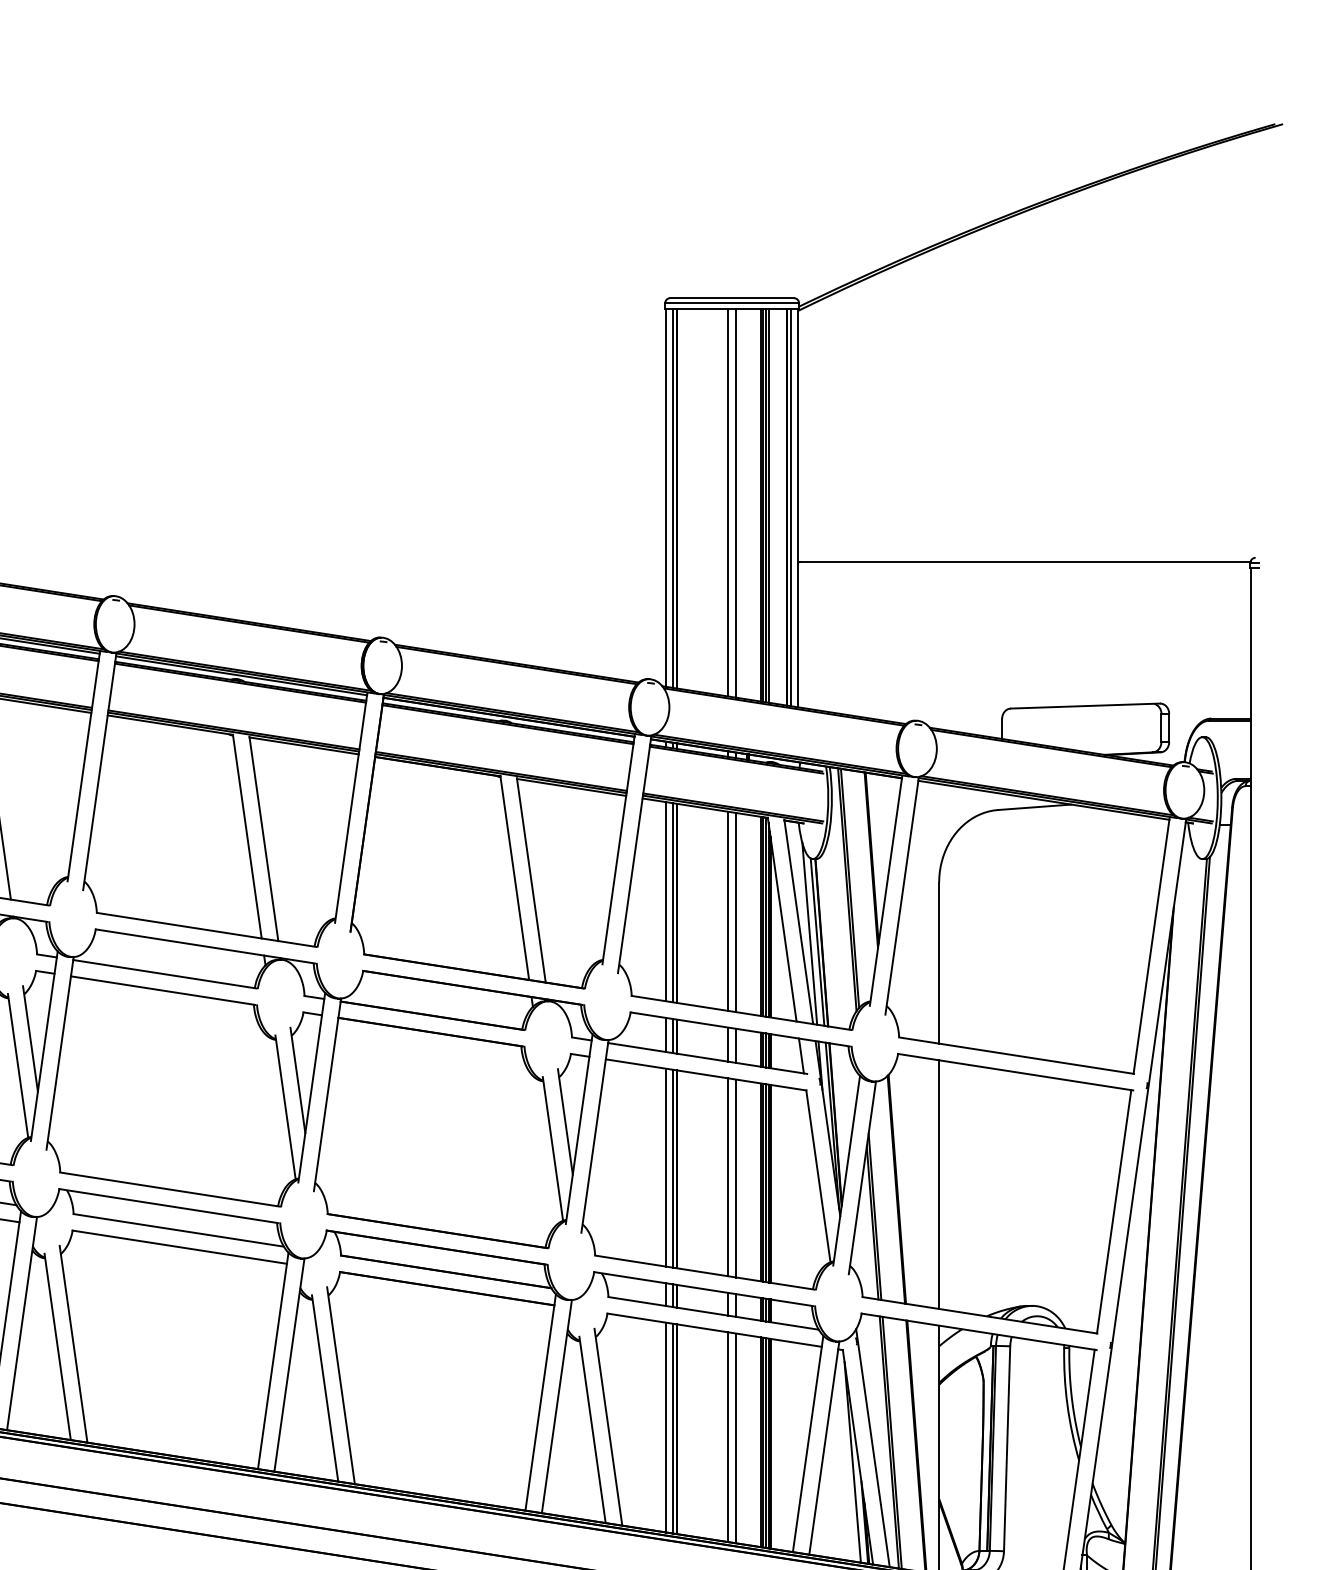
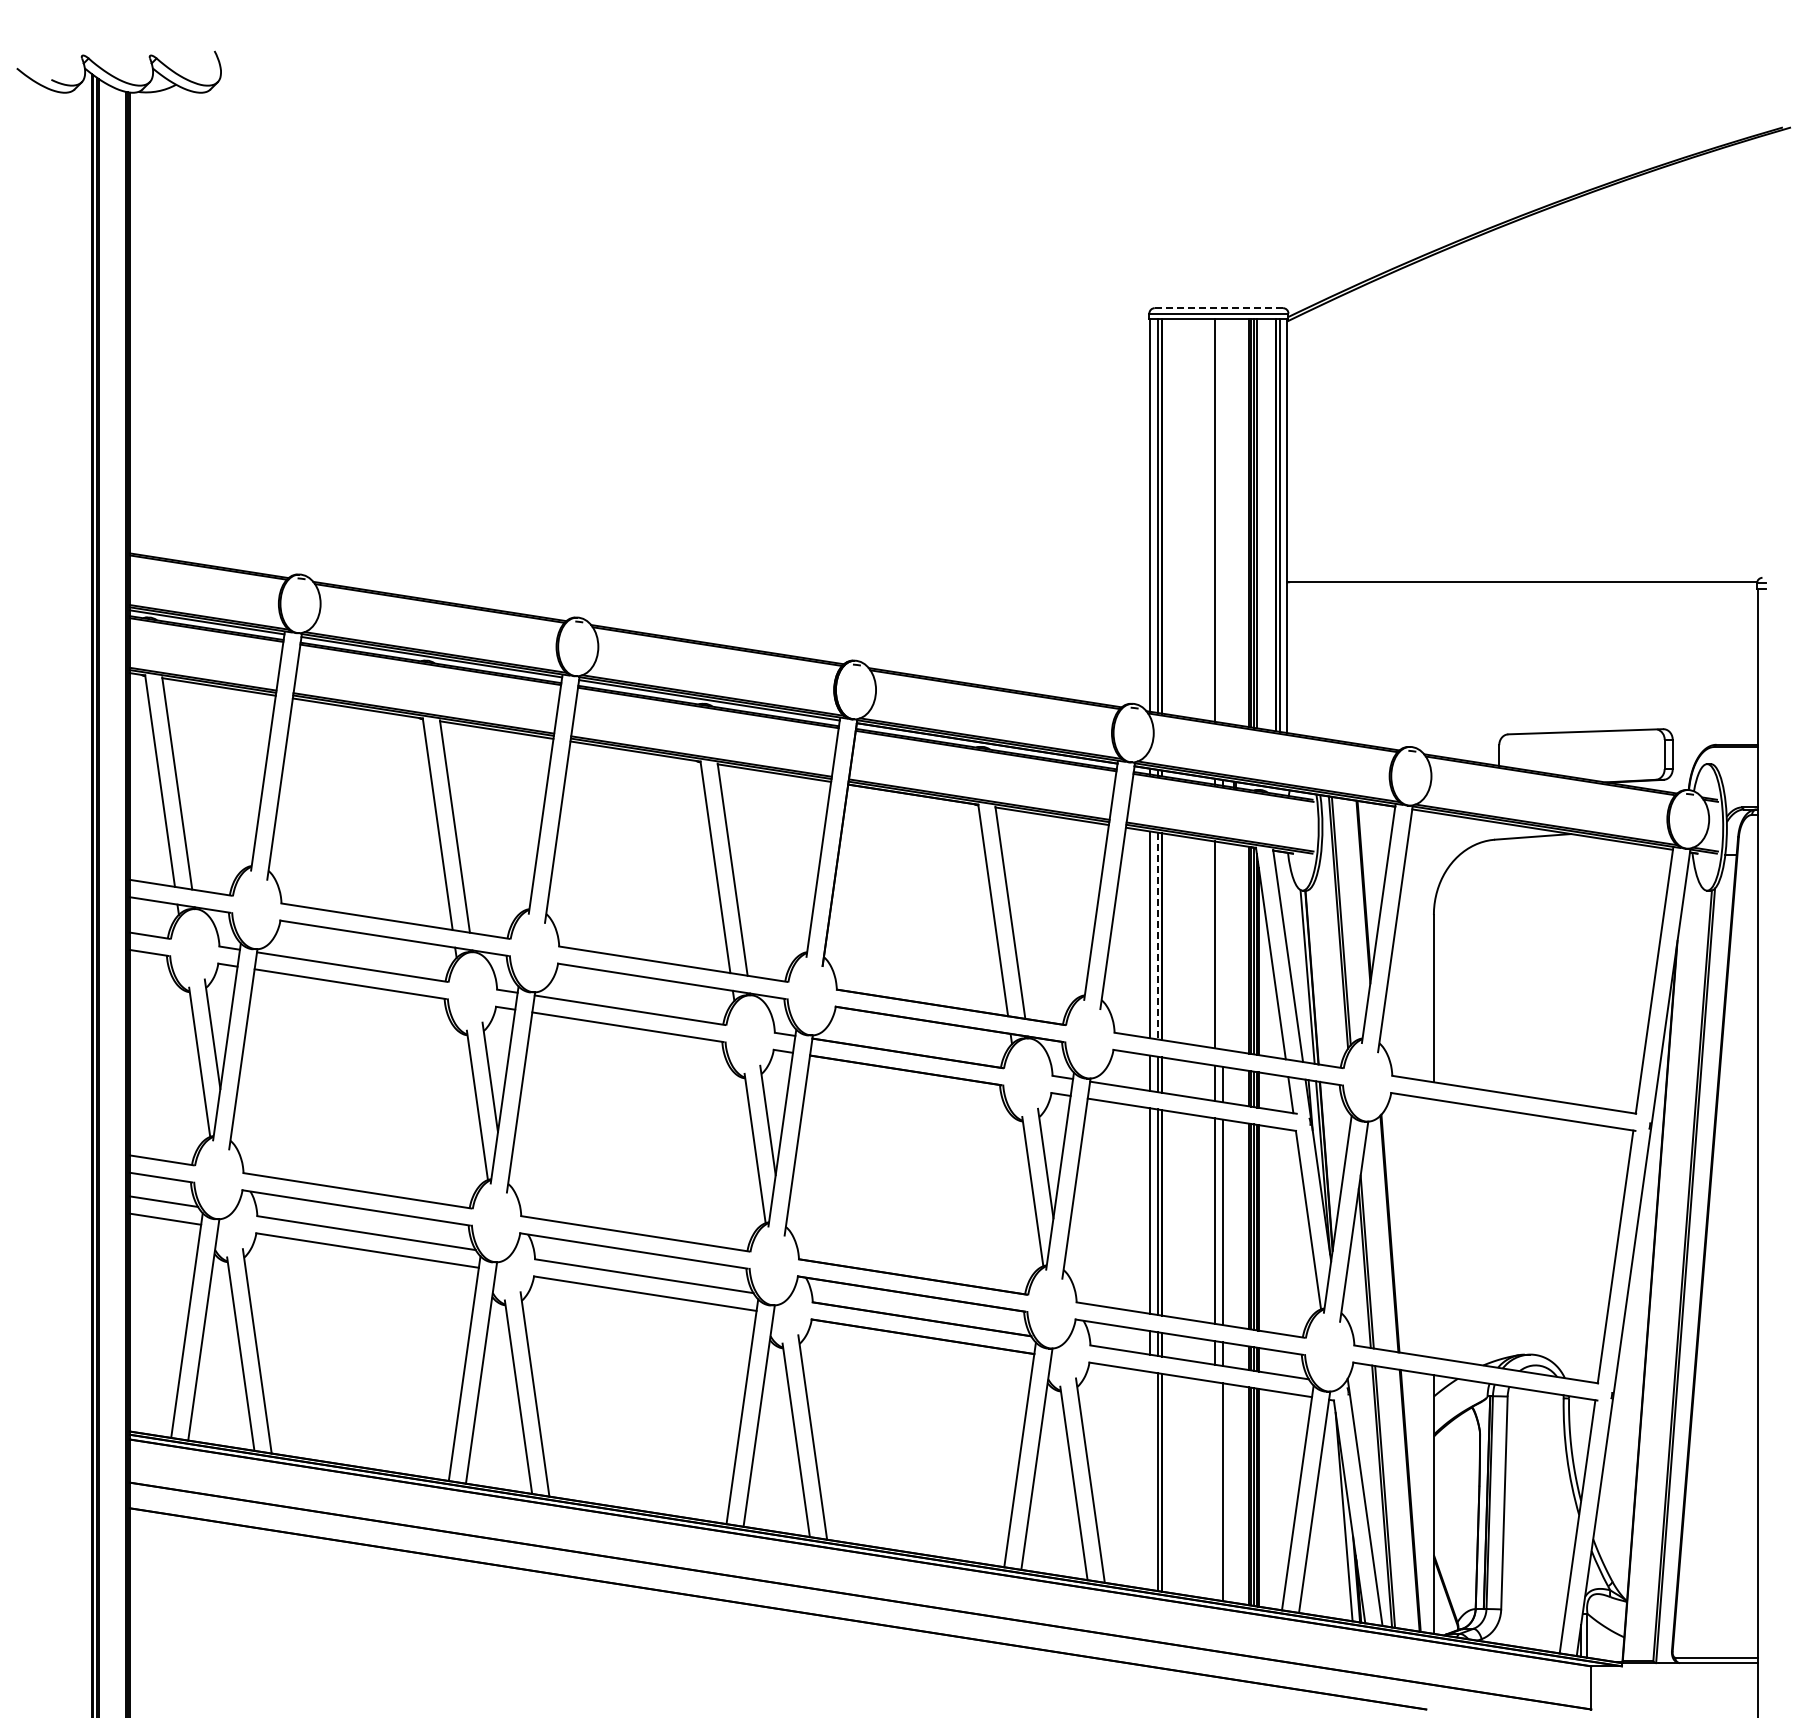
line: (732, 298) -> (1219, 308), solid -> dashed
line: (736, 502) -> (1223, 520), removed
line: (673, 903) -> (1157, 936), solid -> dashed
line: (736, 911) -> (1223, 945), removed
line: (809, 933) -> (1299, 967), removed
line: (938, 1184) -> (1433, 1228), removed
line: (666, 1427) -> (1150, 1480), removed
line: (727, 1436) -> (1214, 1490), removed

